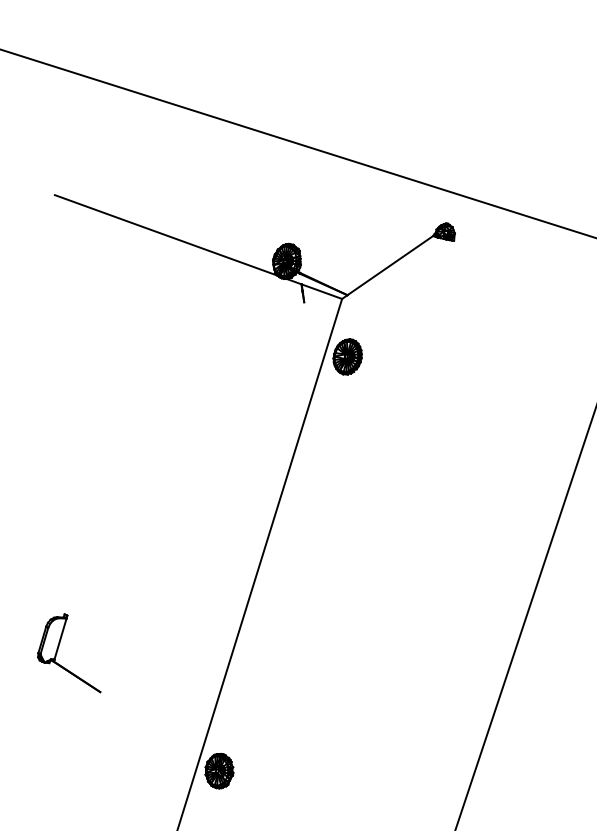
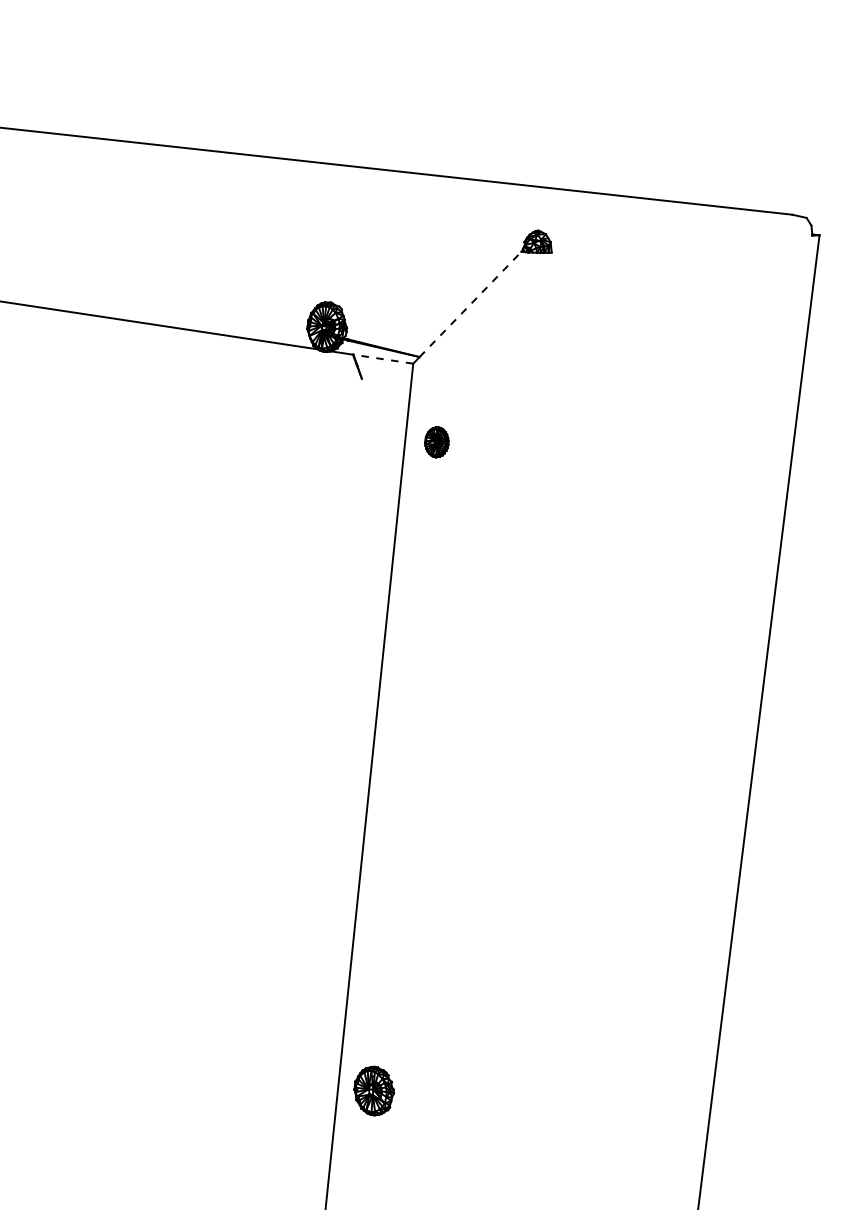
line: (390, 265) -> (470, 304), solid -> dashed
line: (321, 291) -> (382, 359), solid -> dashed
part: (347, 357) -> (436, 442), size x0.6
part: (58, 647) -> (118, 923), removed
part: (219, 770) -> (374, 1090), moved

